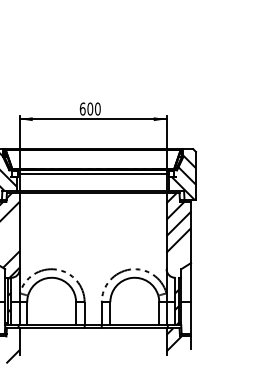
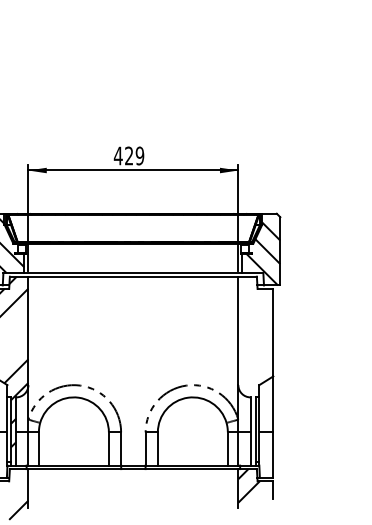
text: (89, 108) -> (128, 155), 600 -> 429
line: (92, 173) -> (132, 248), removed
hatch: (178, 259) -> (255, 371), removed

